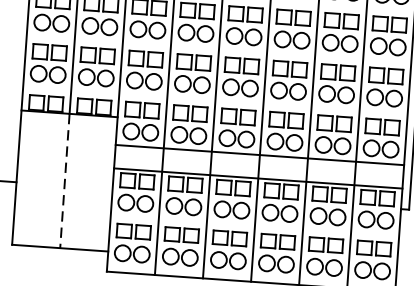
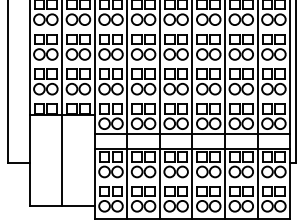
line: (65, 181) -> (62, 160), dashed -> solid

